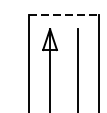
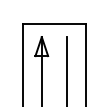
line: (63, 15) -> (54, 24), dashed -> solid

